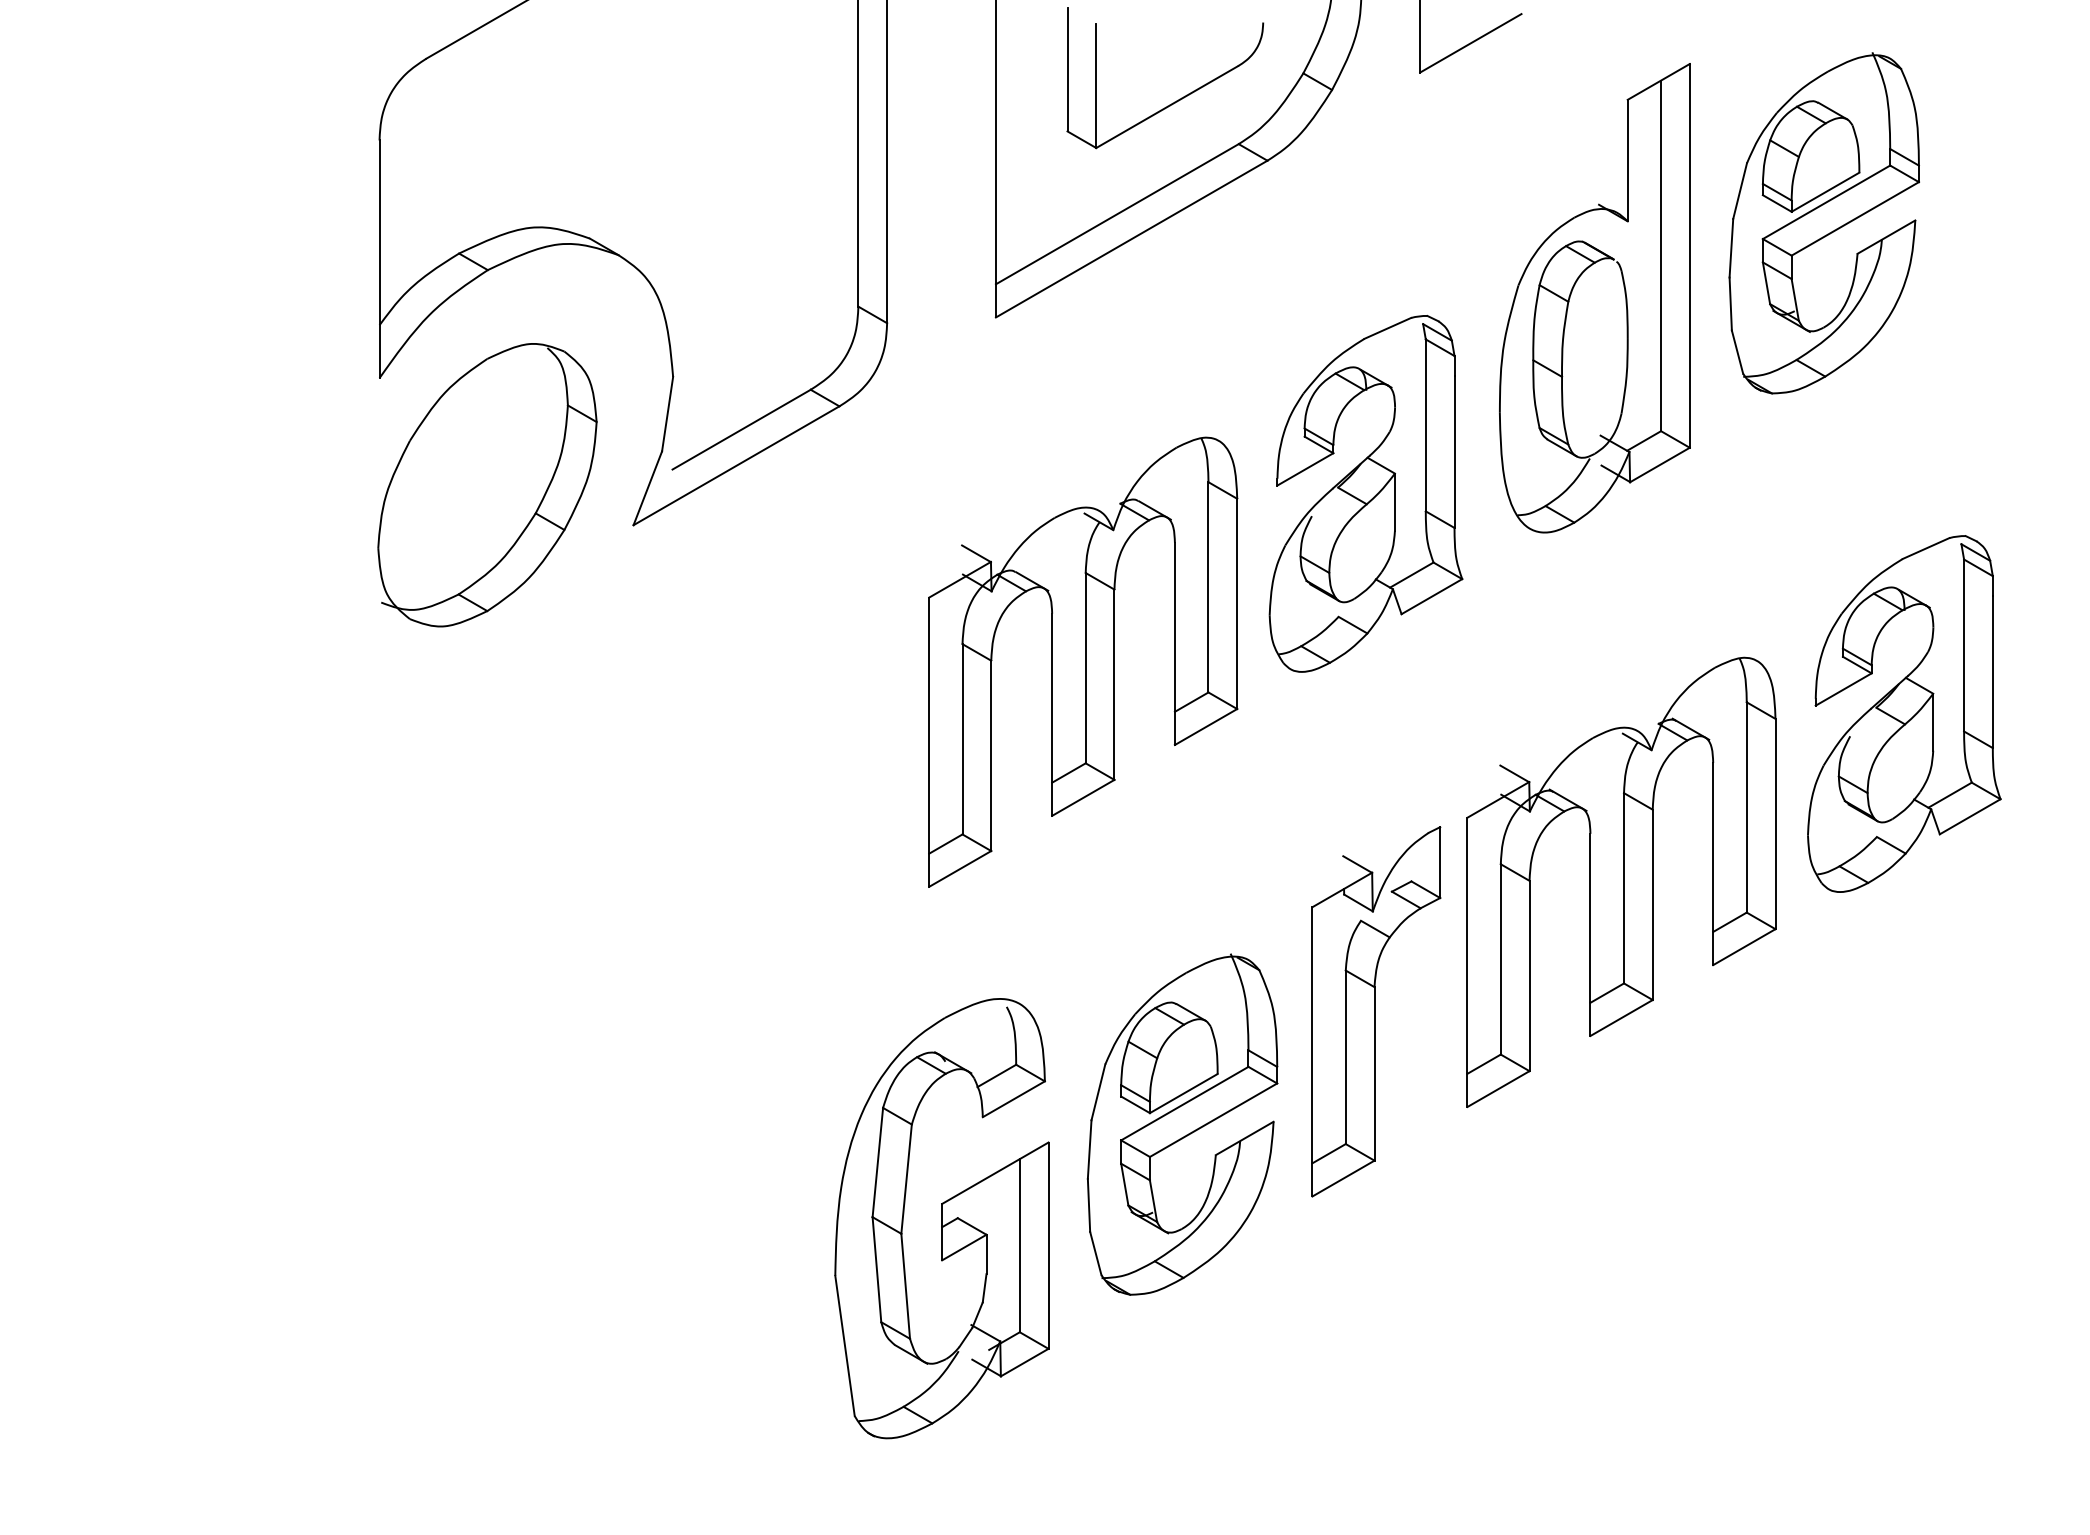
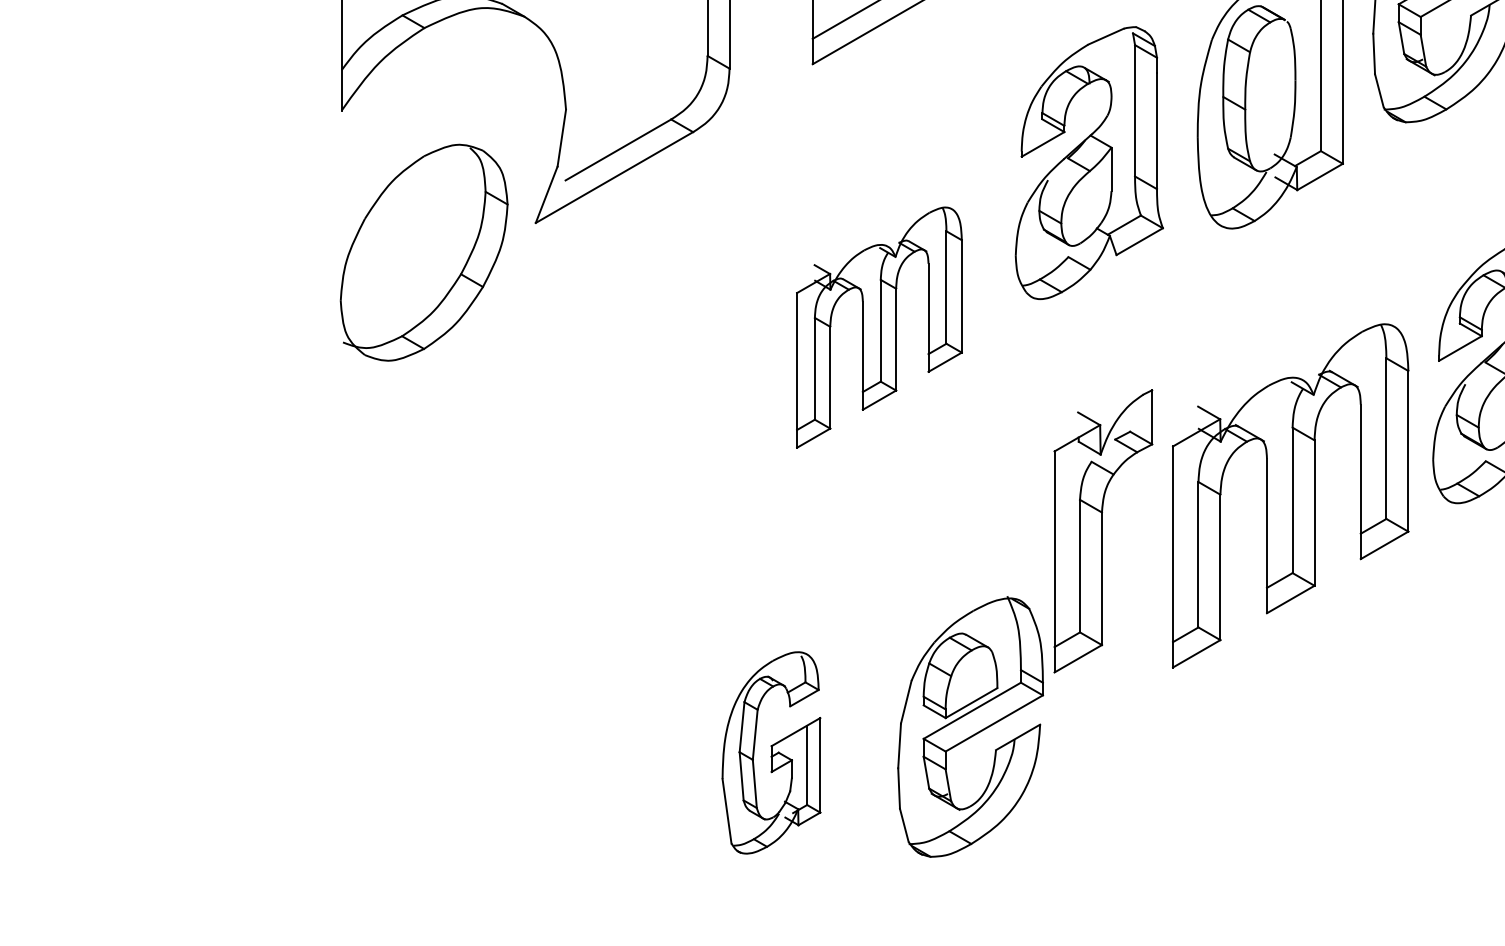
part: (487, 485) -> (424, 252), moved
part: (1365, 493) -> (1088, 162), moved
part: (1083, 661) -> (879, 327), size x0.7
part: (1376, 1011) -> (1103, 531), moved
part: (1182, 1124) -> (970, 726), moved
part: (941, 1218) -> (771, 752), size x0.6

